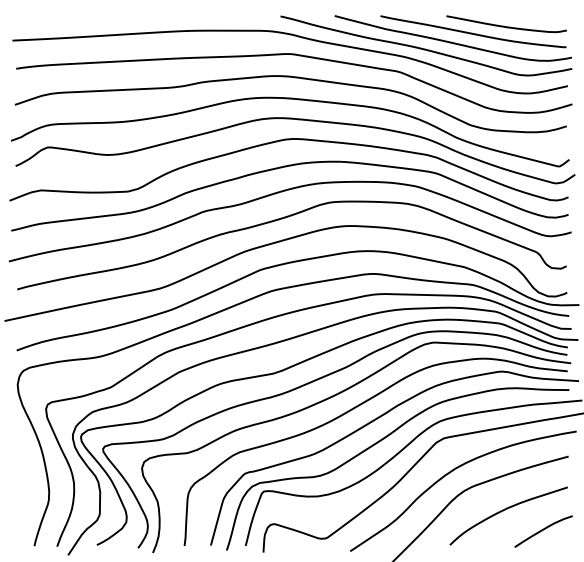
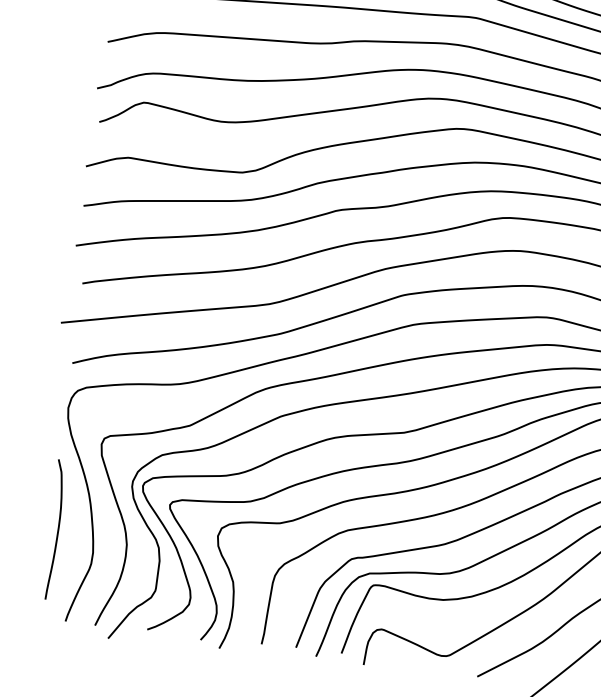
curve: (20, 477) -> (57, 529), added

